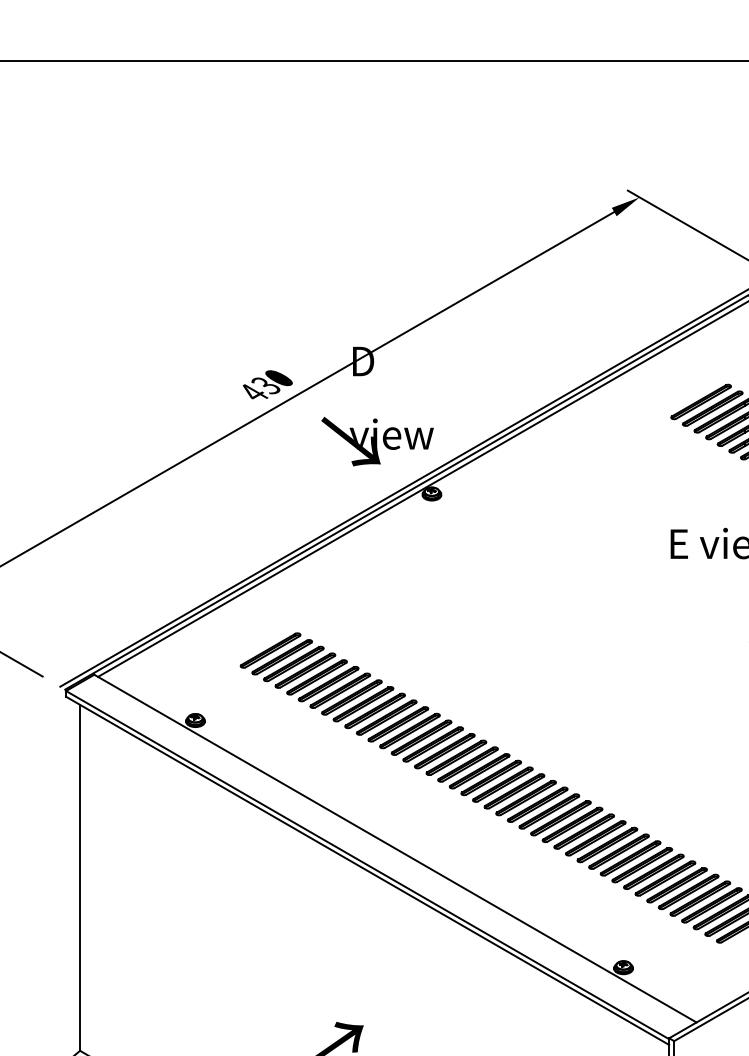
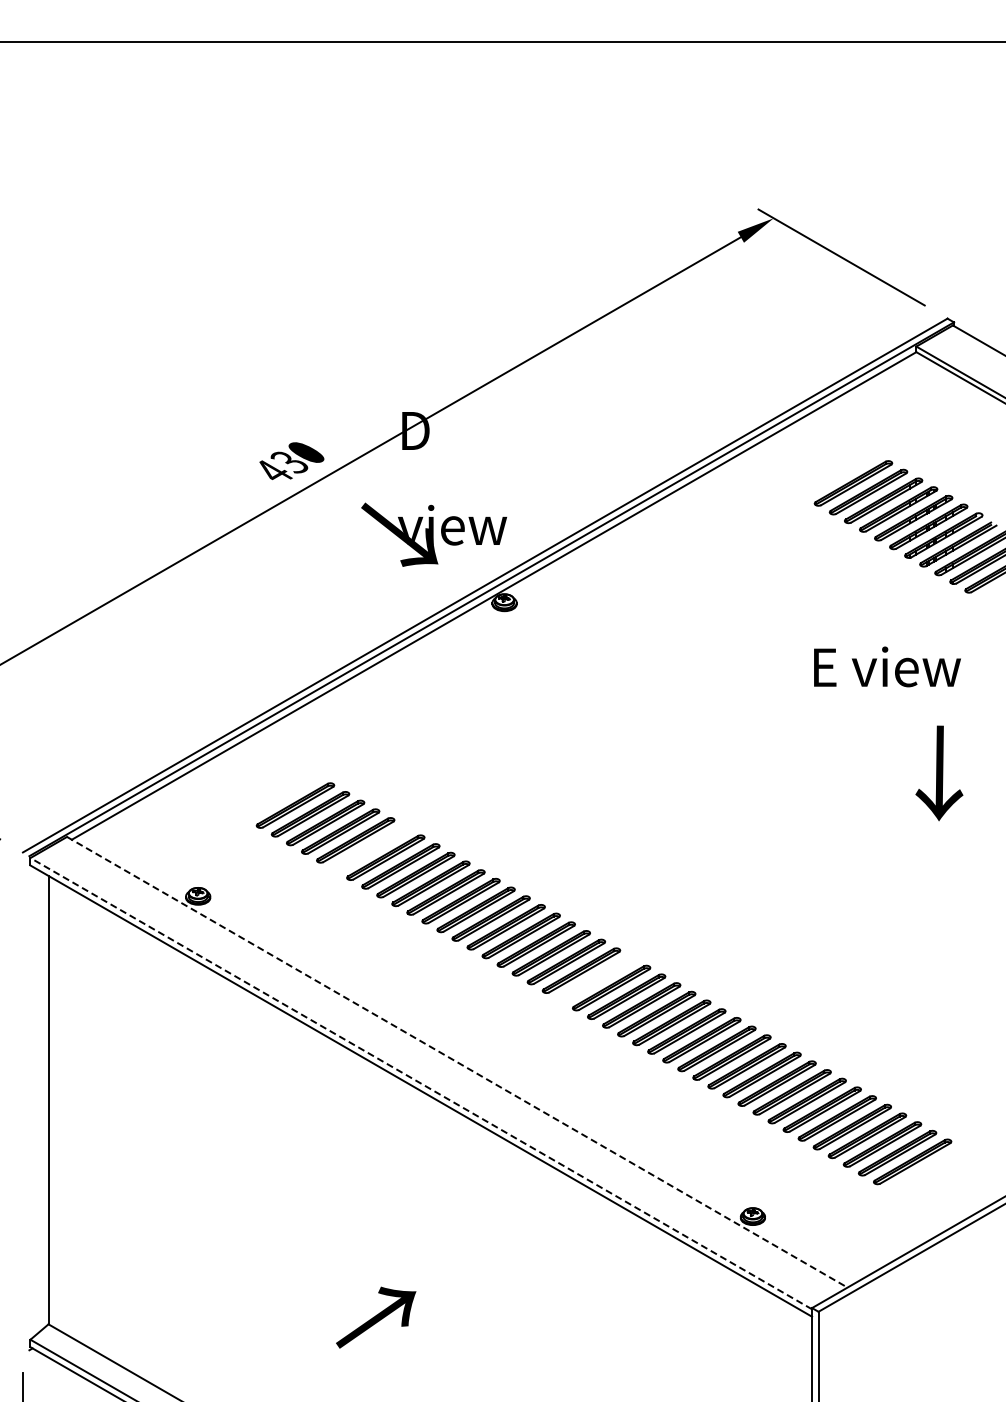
part: (328, 683) -> (370, 848), removed
part: (502, 784) -> (596, 979), removed
line: (395, 848) -> (457, 1062), solid -> dashed
line: (367, 864) -> (420, 1083), solid -> dashed

